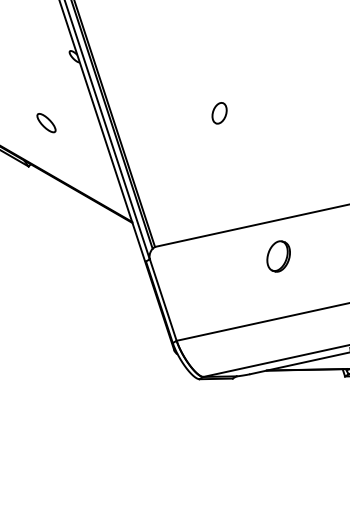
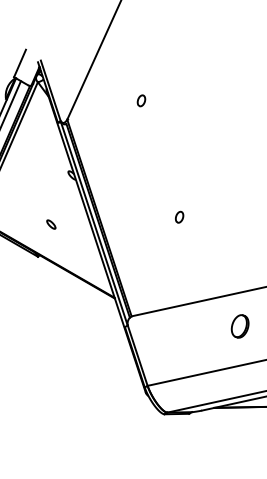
part: (219, 112) -> (179, 216), size x0.71
part: (46, 122) -> (51, 224), size x0.62
part: (277, 256) -> (239, 326), moved

